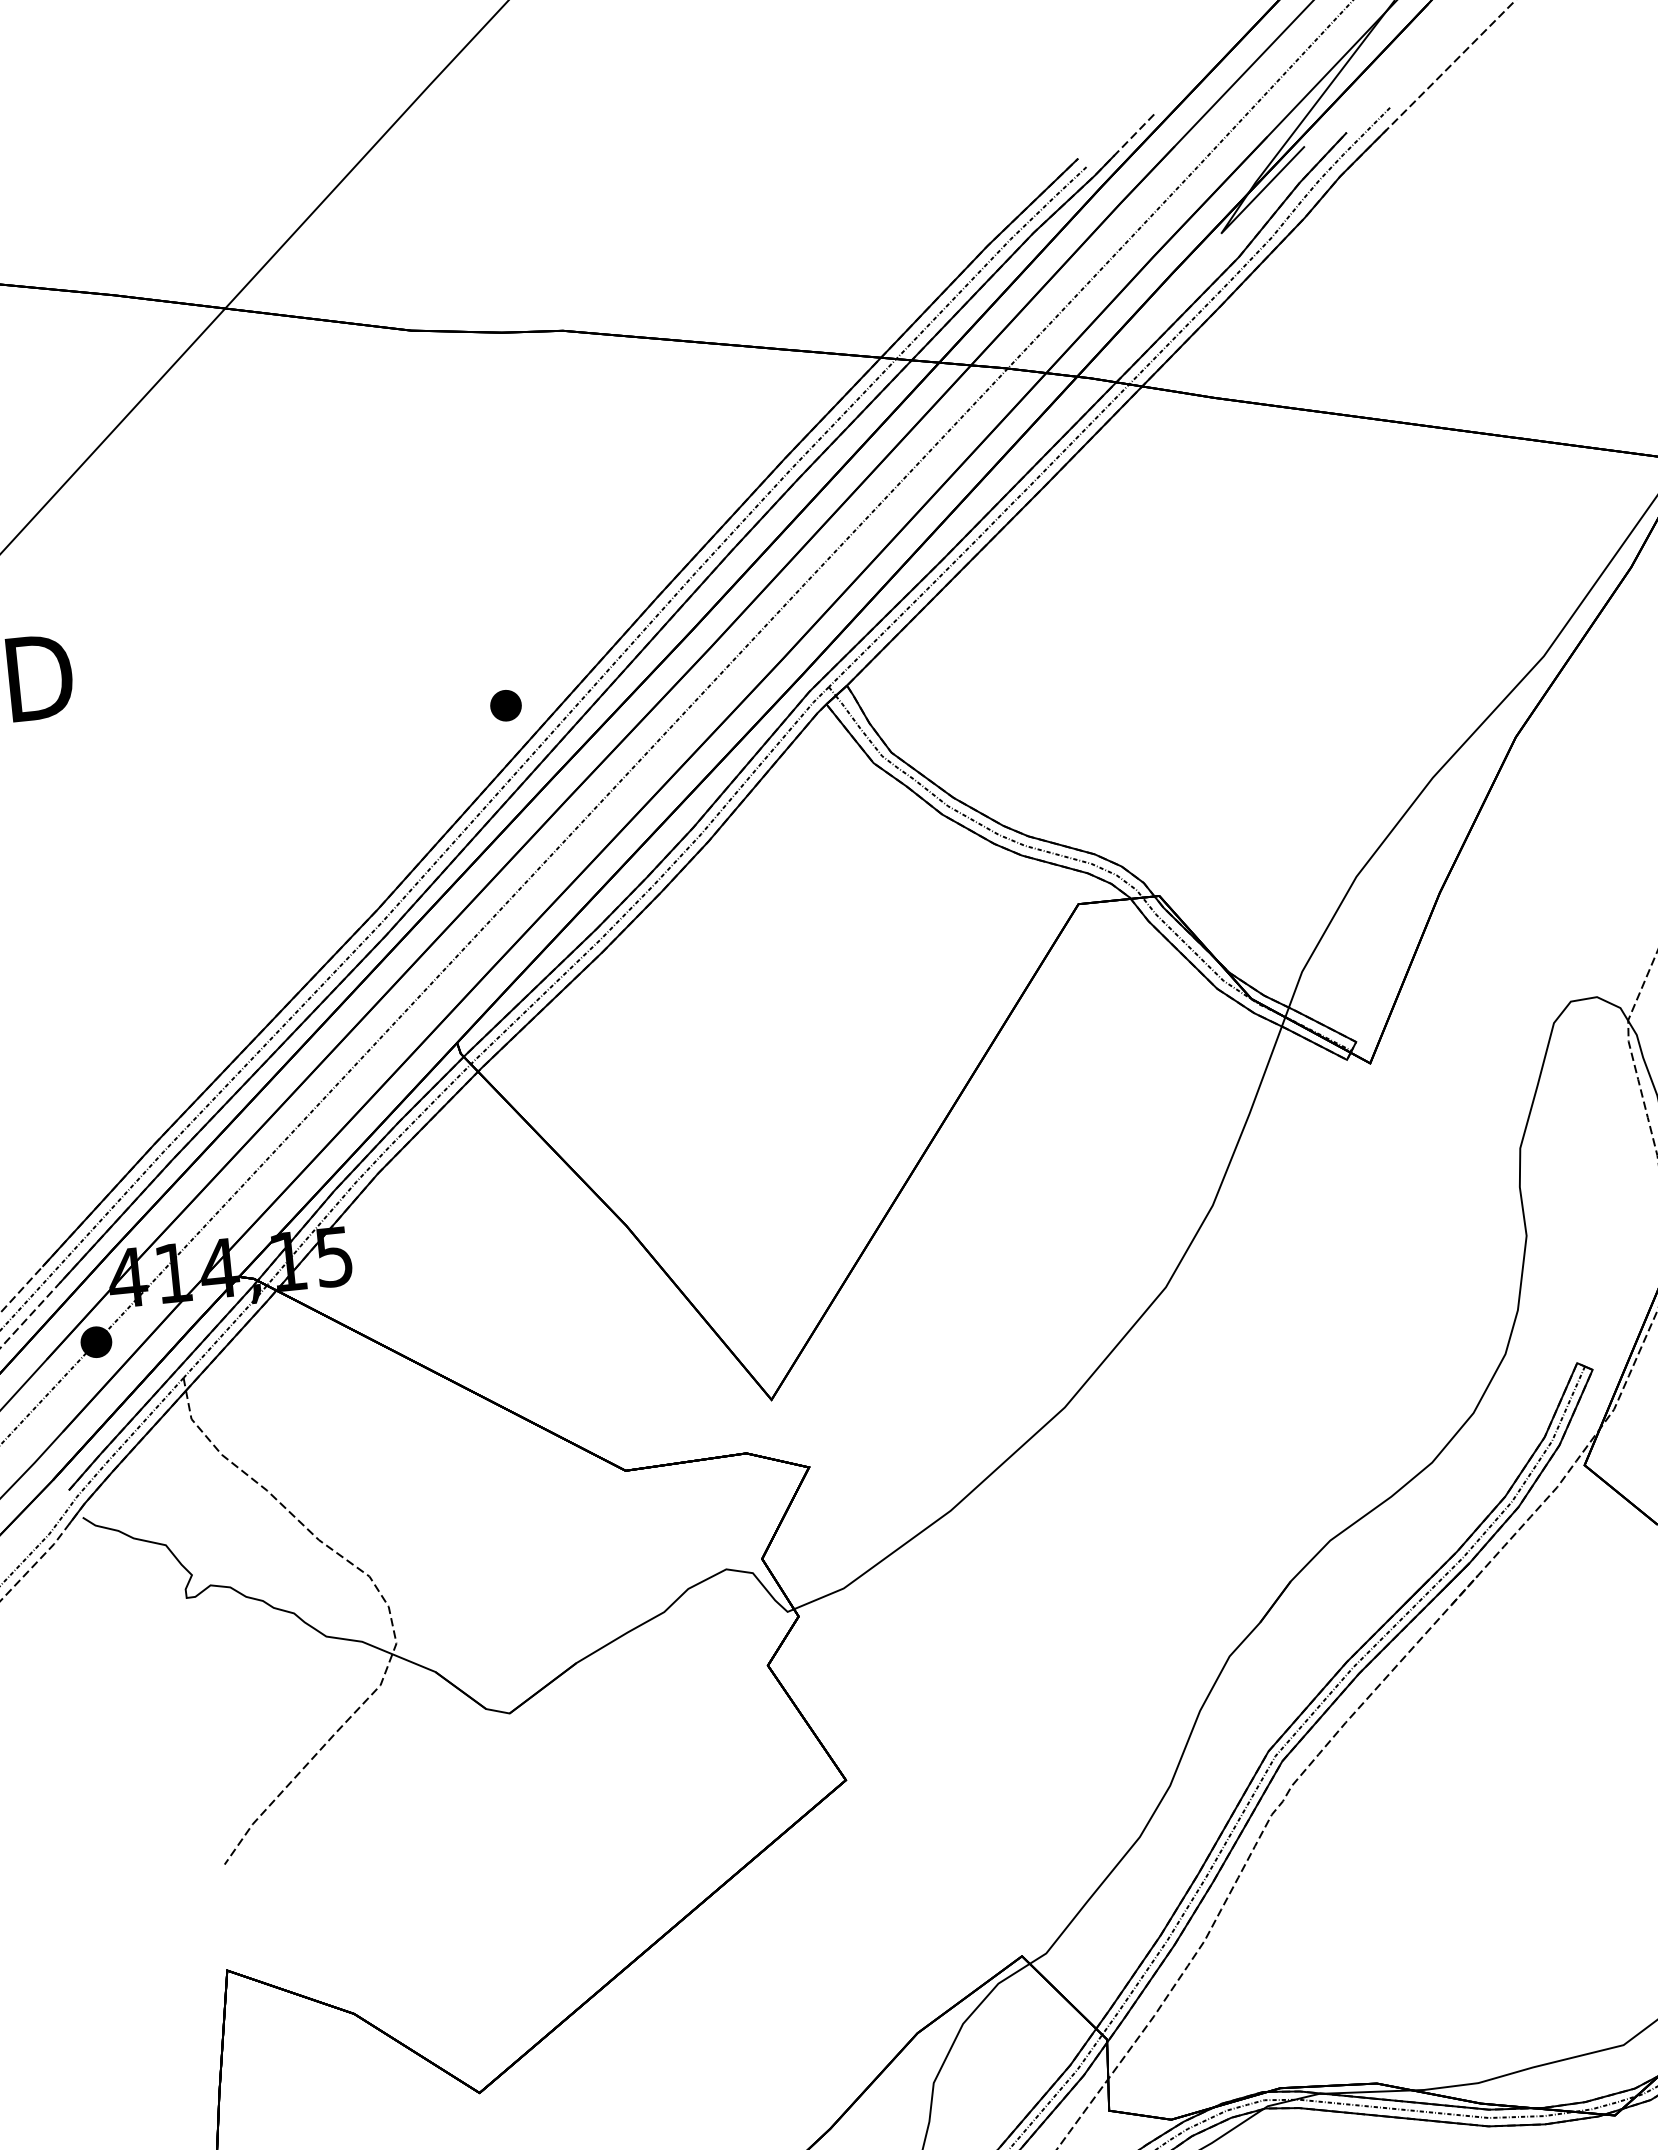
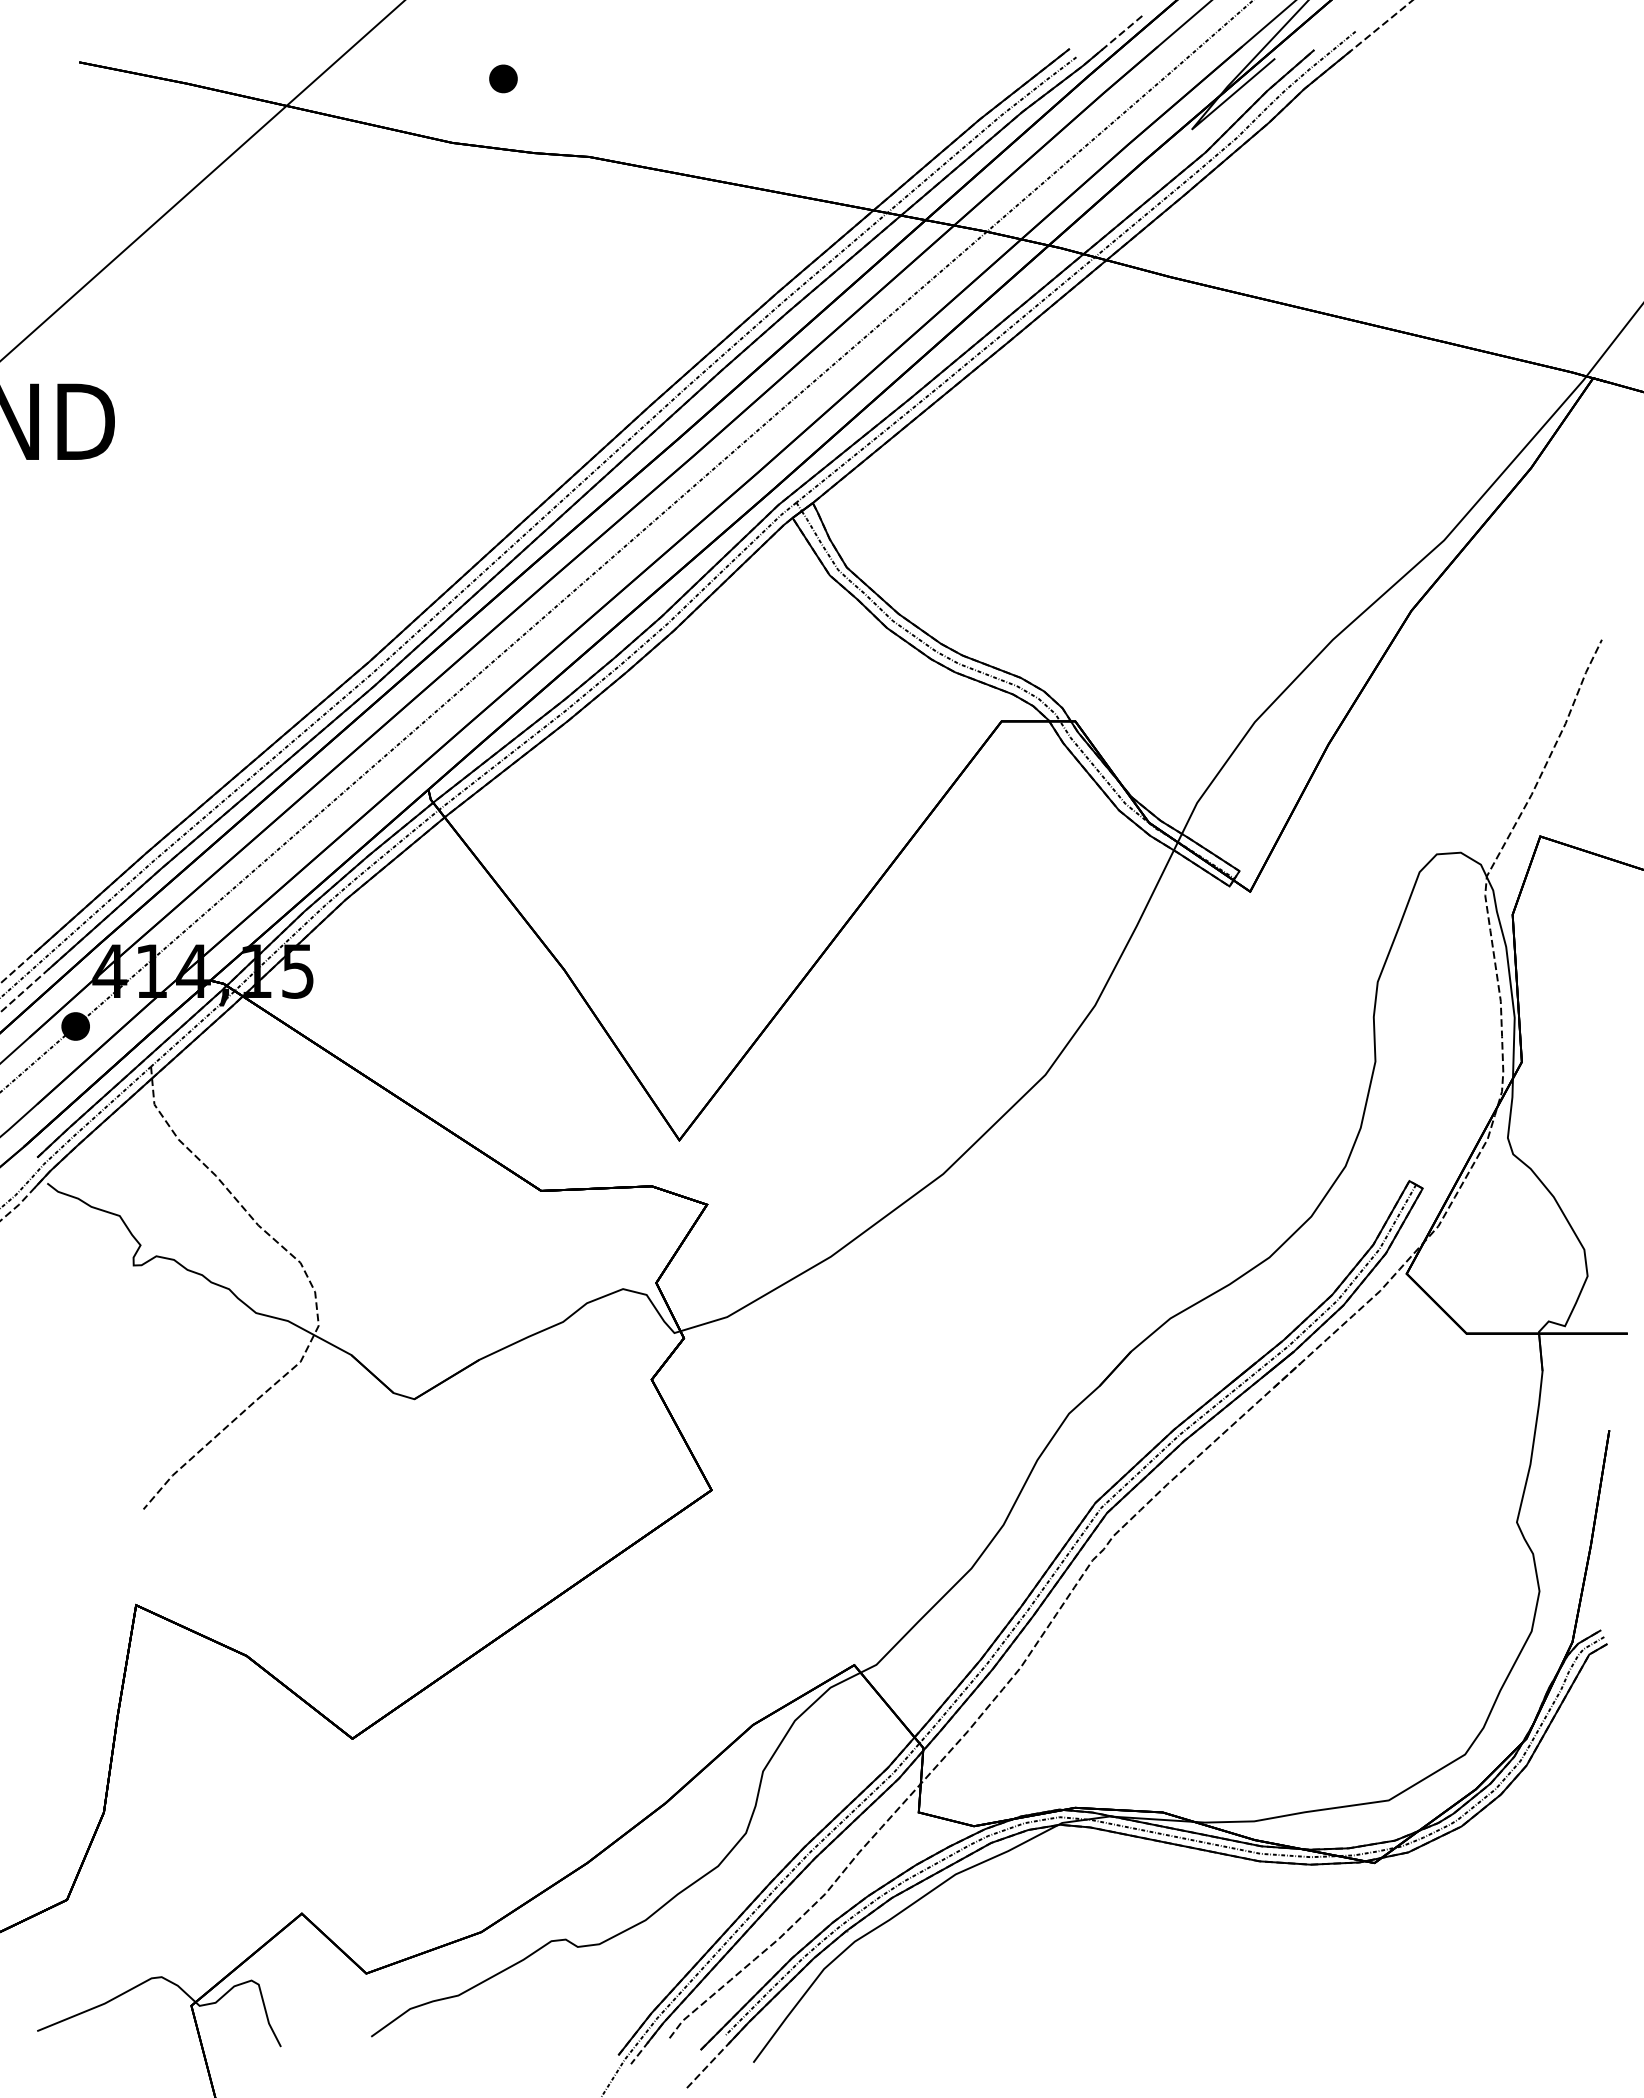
part: (506, 705) -> (503, 78), moved

